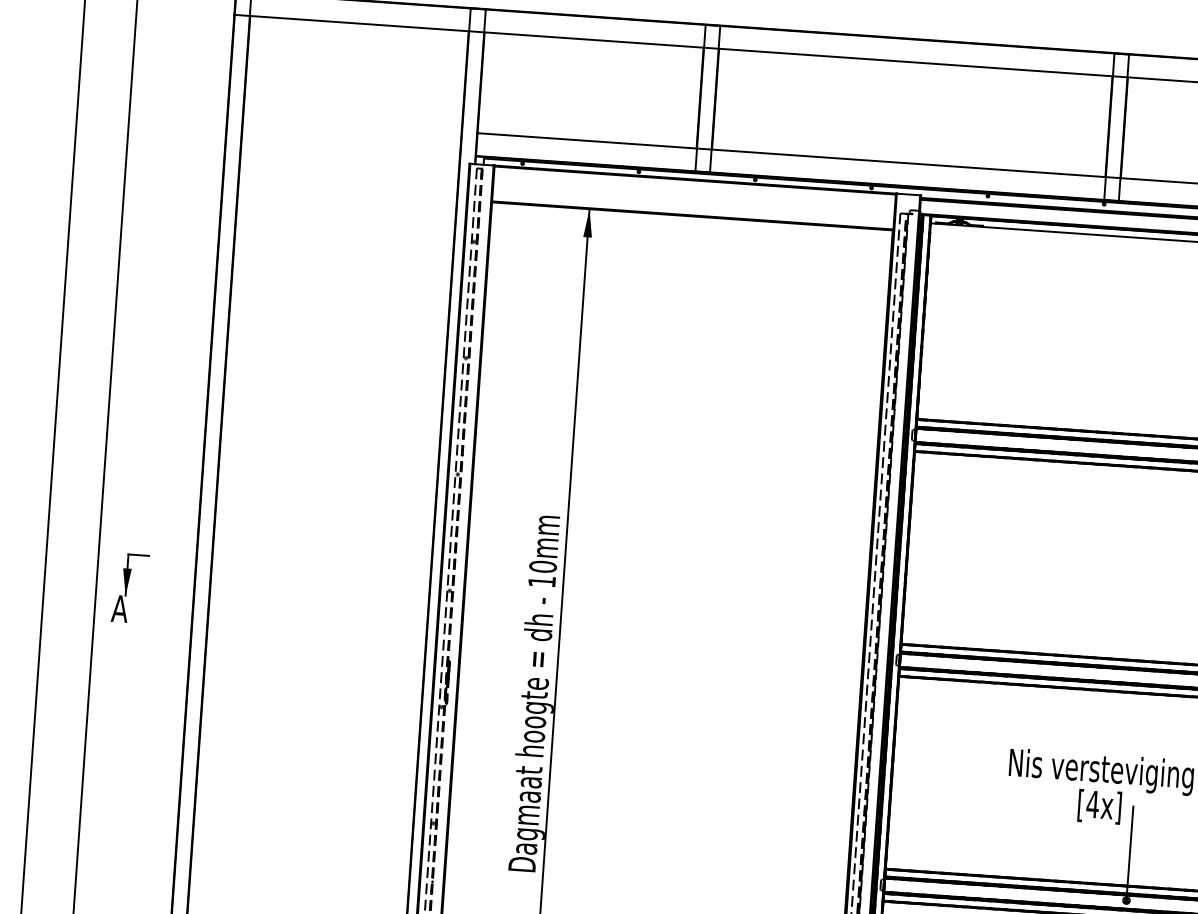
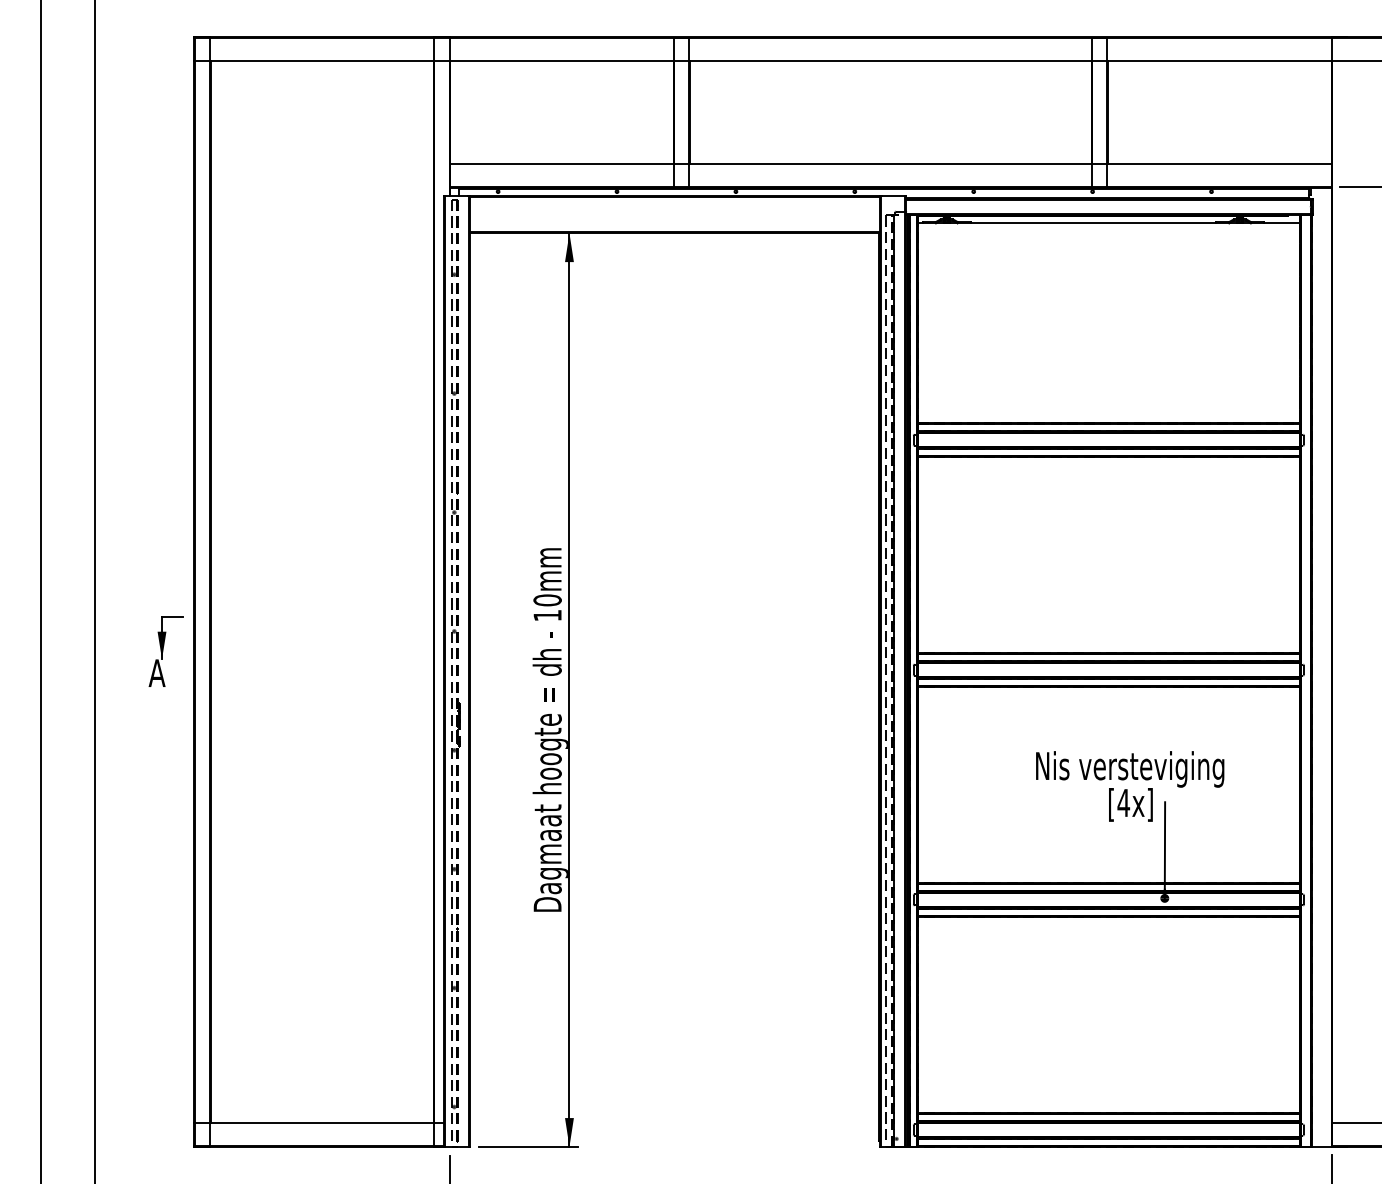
part: (129, 588) -> (165, 651), moved

